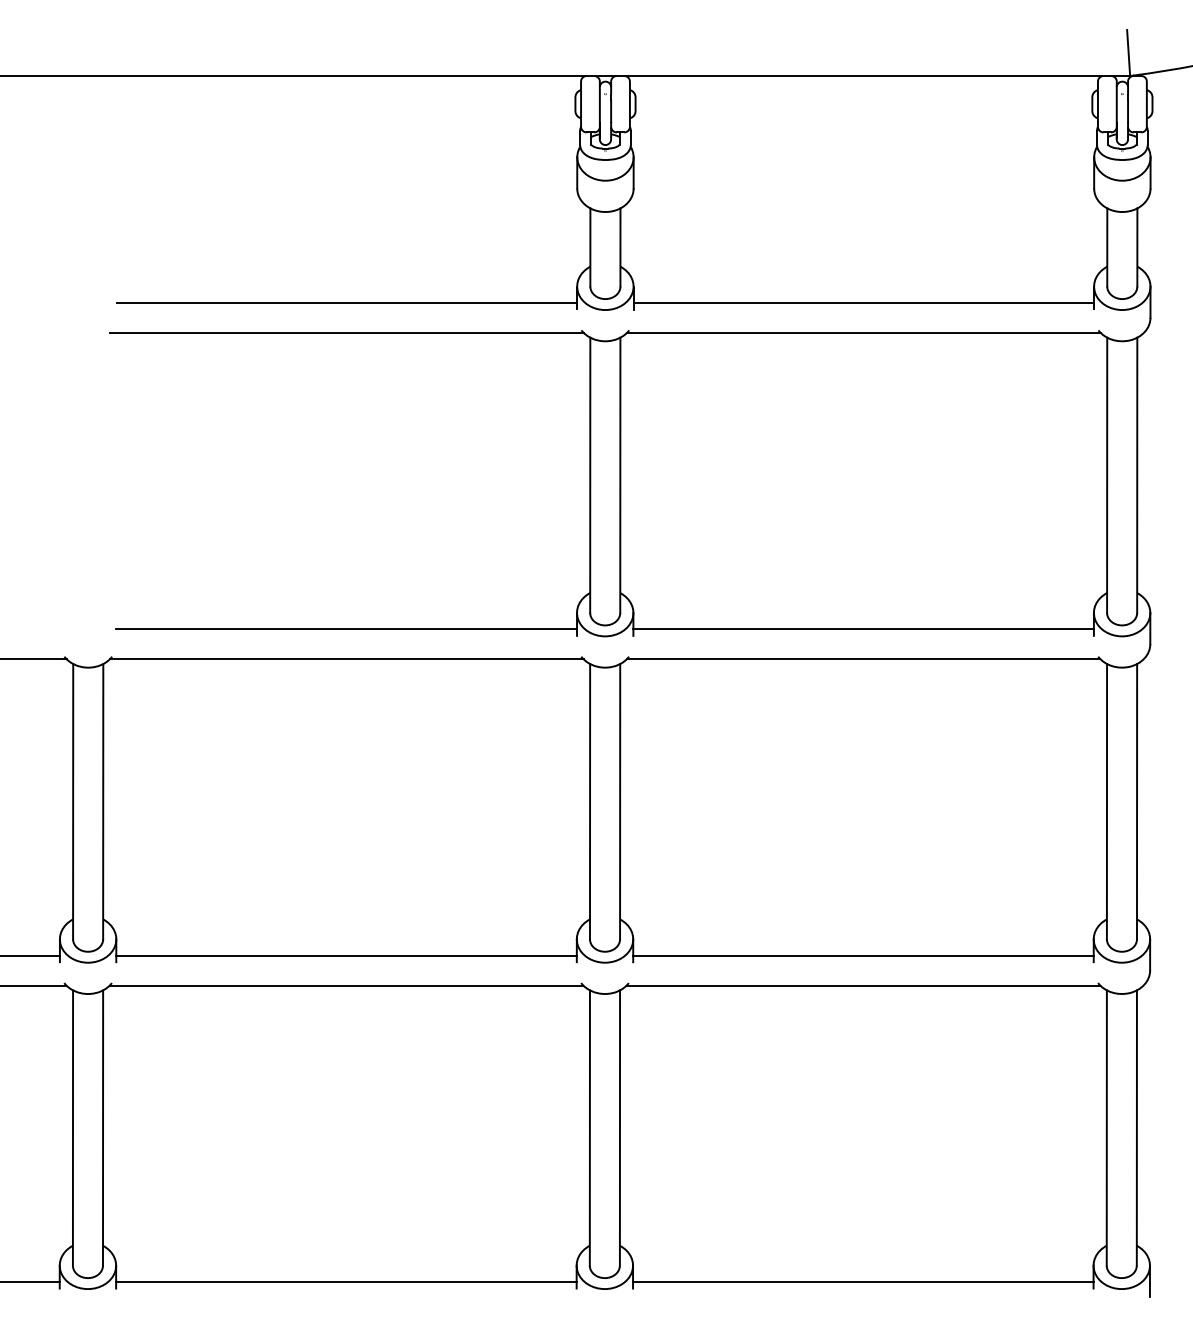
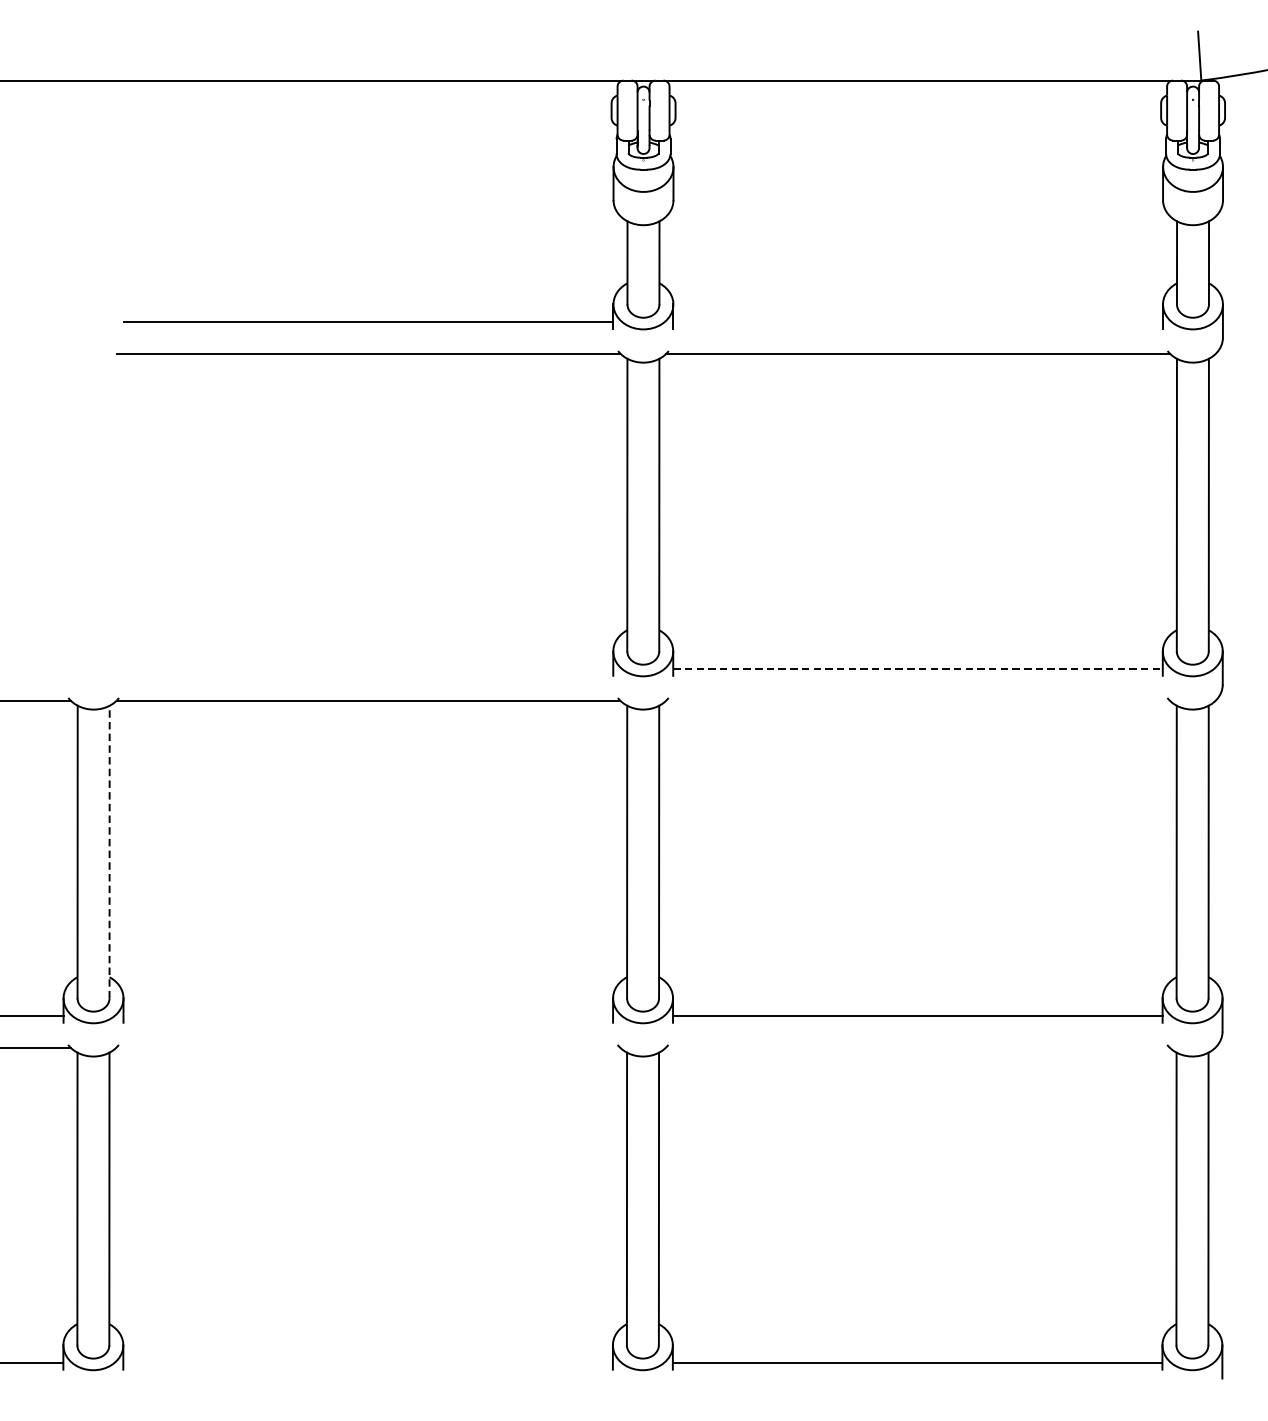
line: (863, 302) -> (917, 321), removed
line: (346, 629) -> (368, 669), removed
line: (864, 629) -> (918, 669), solid -> dashed
line: (863, 659) -> (917, 700), removed
line: (103, 801) -> (109, 851), solid -> dashed
line: (346, 955) -> (368, 1015), removed
line: (346, 985) -> (368, 1047), removed
line: (863, 985) -> (917, 1047), removed
line: (346, 1281) -> (368, 1362), removed

